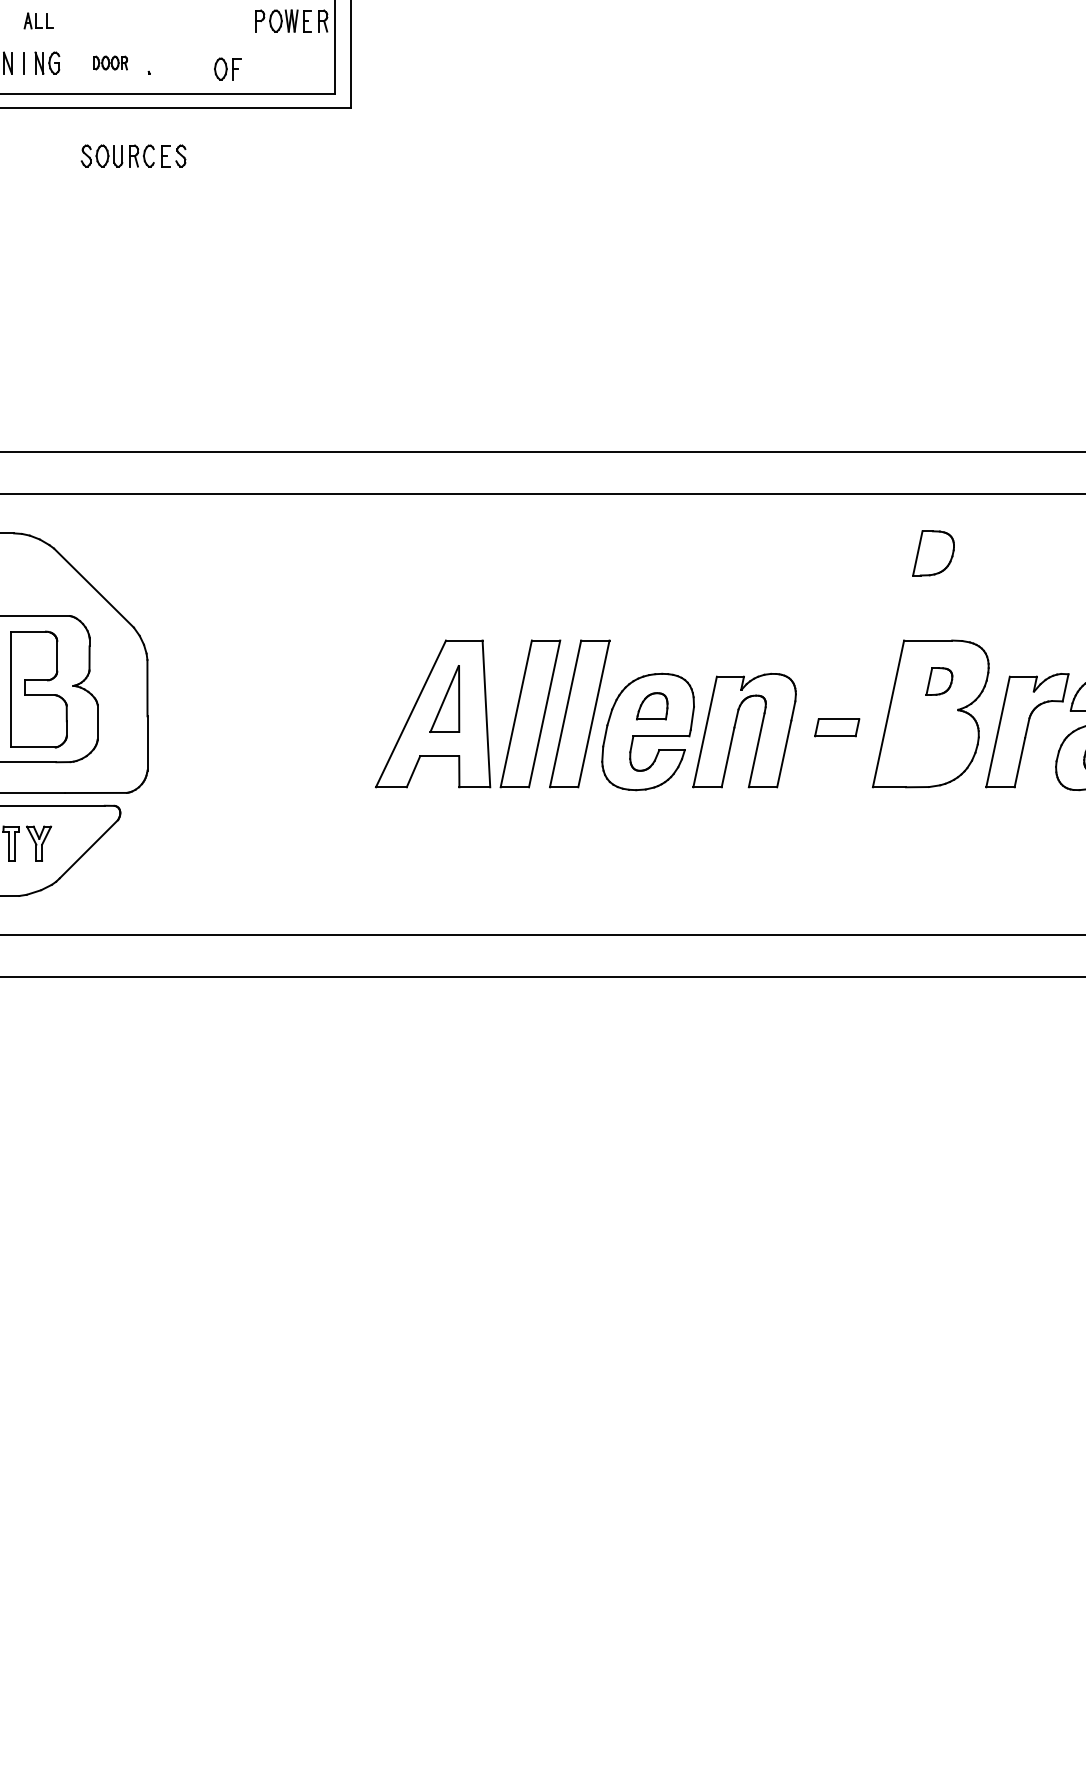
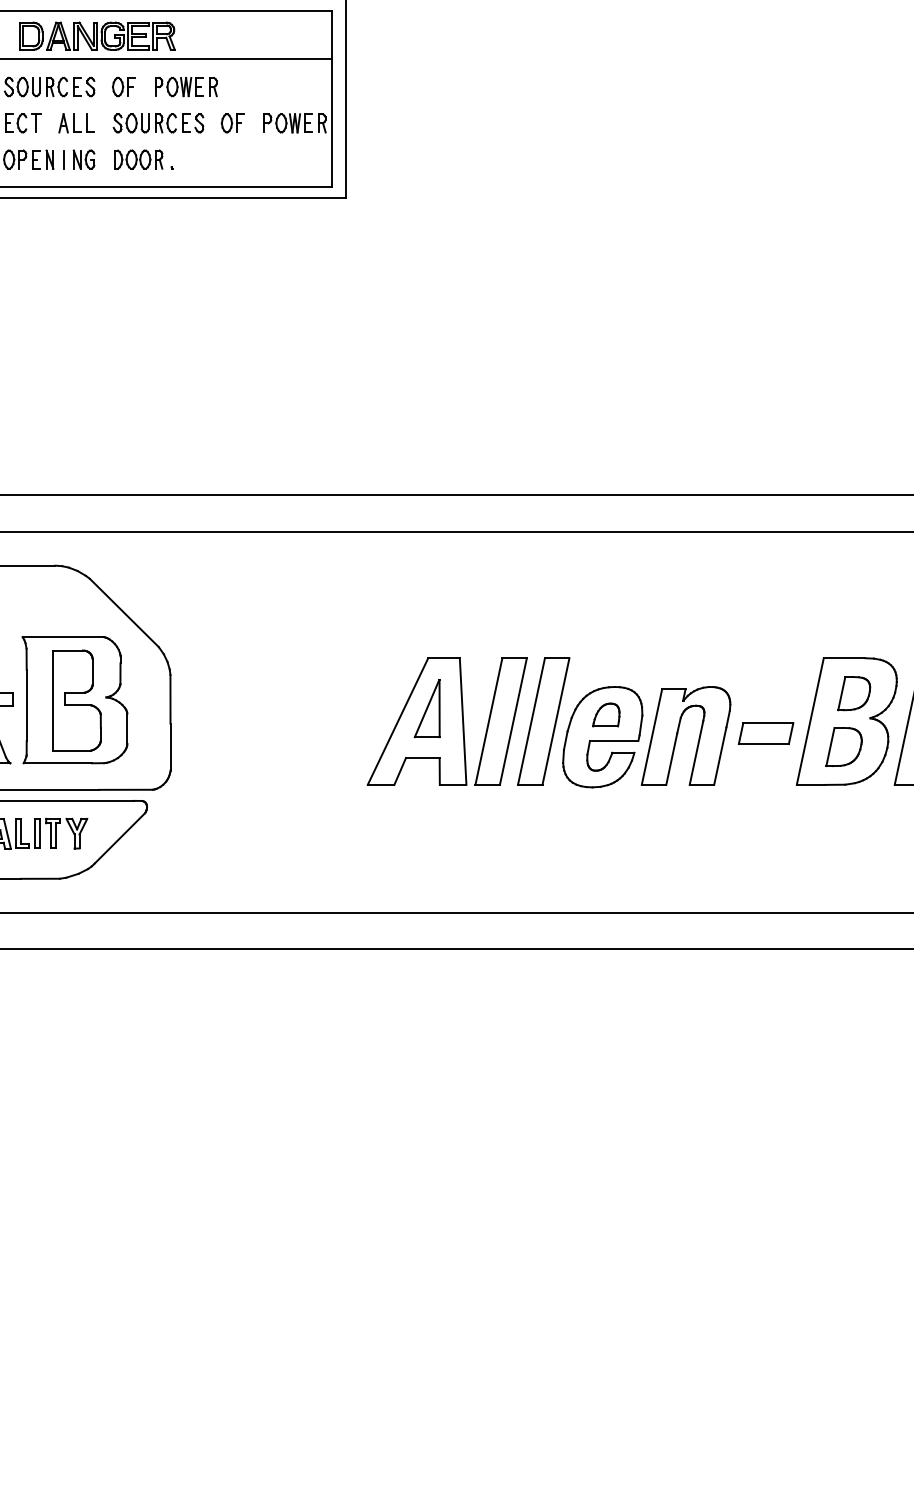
part: (38, 20) -> (76, 122), size x1.43
part: (110, 62) -> (138, 159), size x1.67
part: (227, 68) -> (232, 122), moved
part: (133, 155) -> (158, 122), moved
part: (933, 553) -> (843, 747), moved
part: (939, 681) -> (854, 693), size x1.43
part: (836, 727) -> (765, 733), size x1.43

